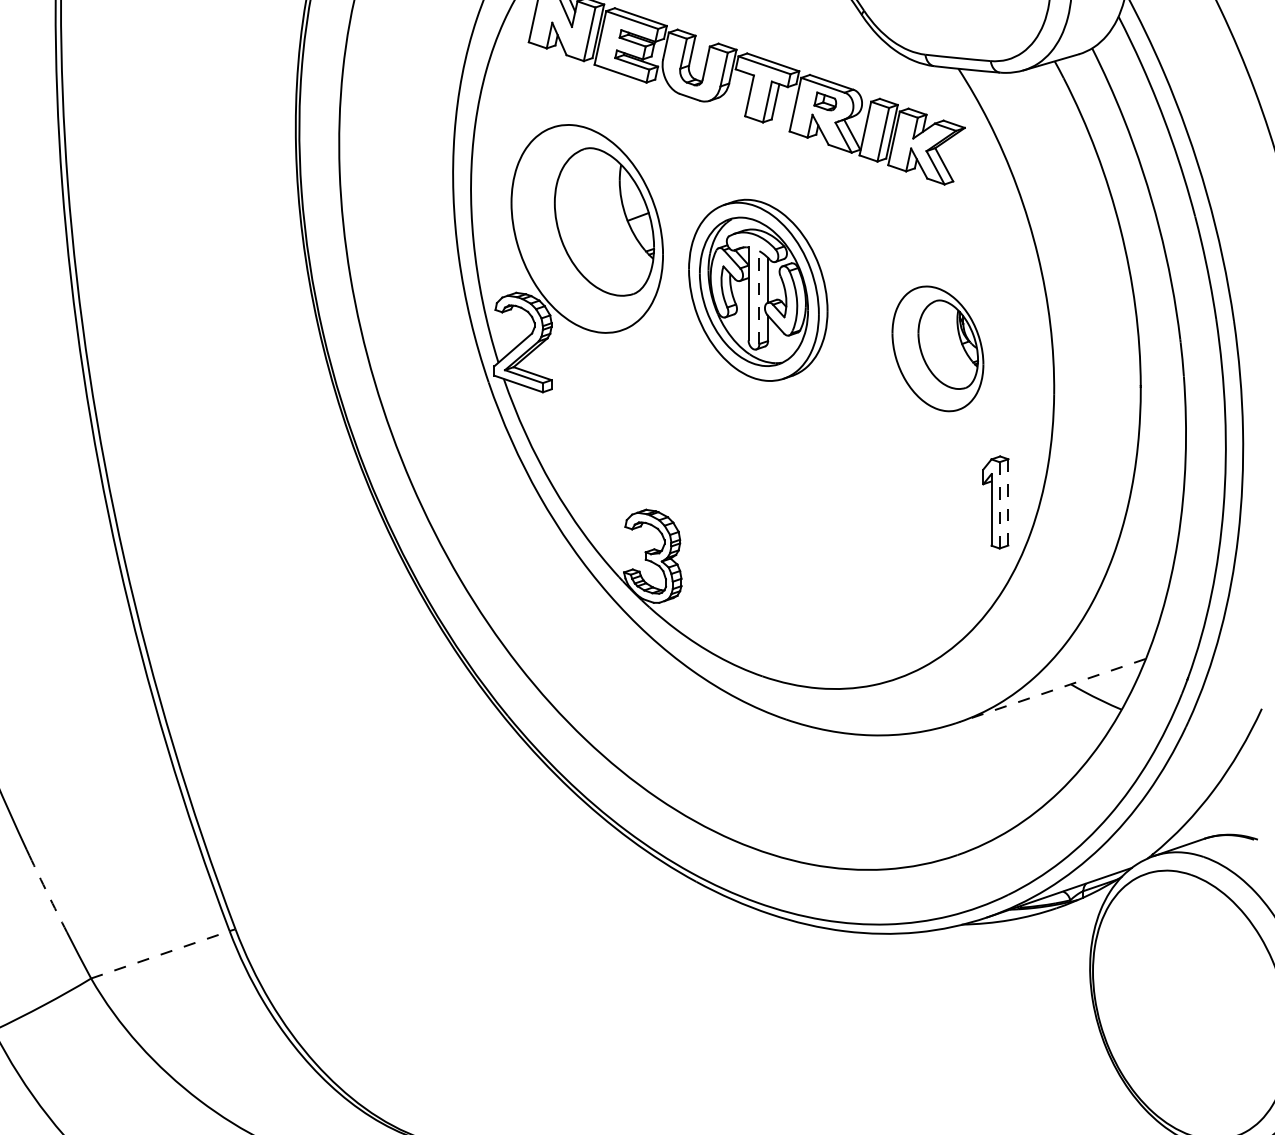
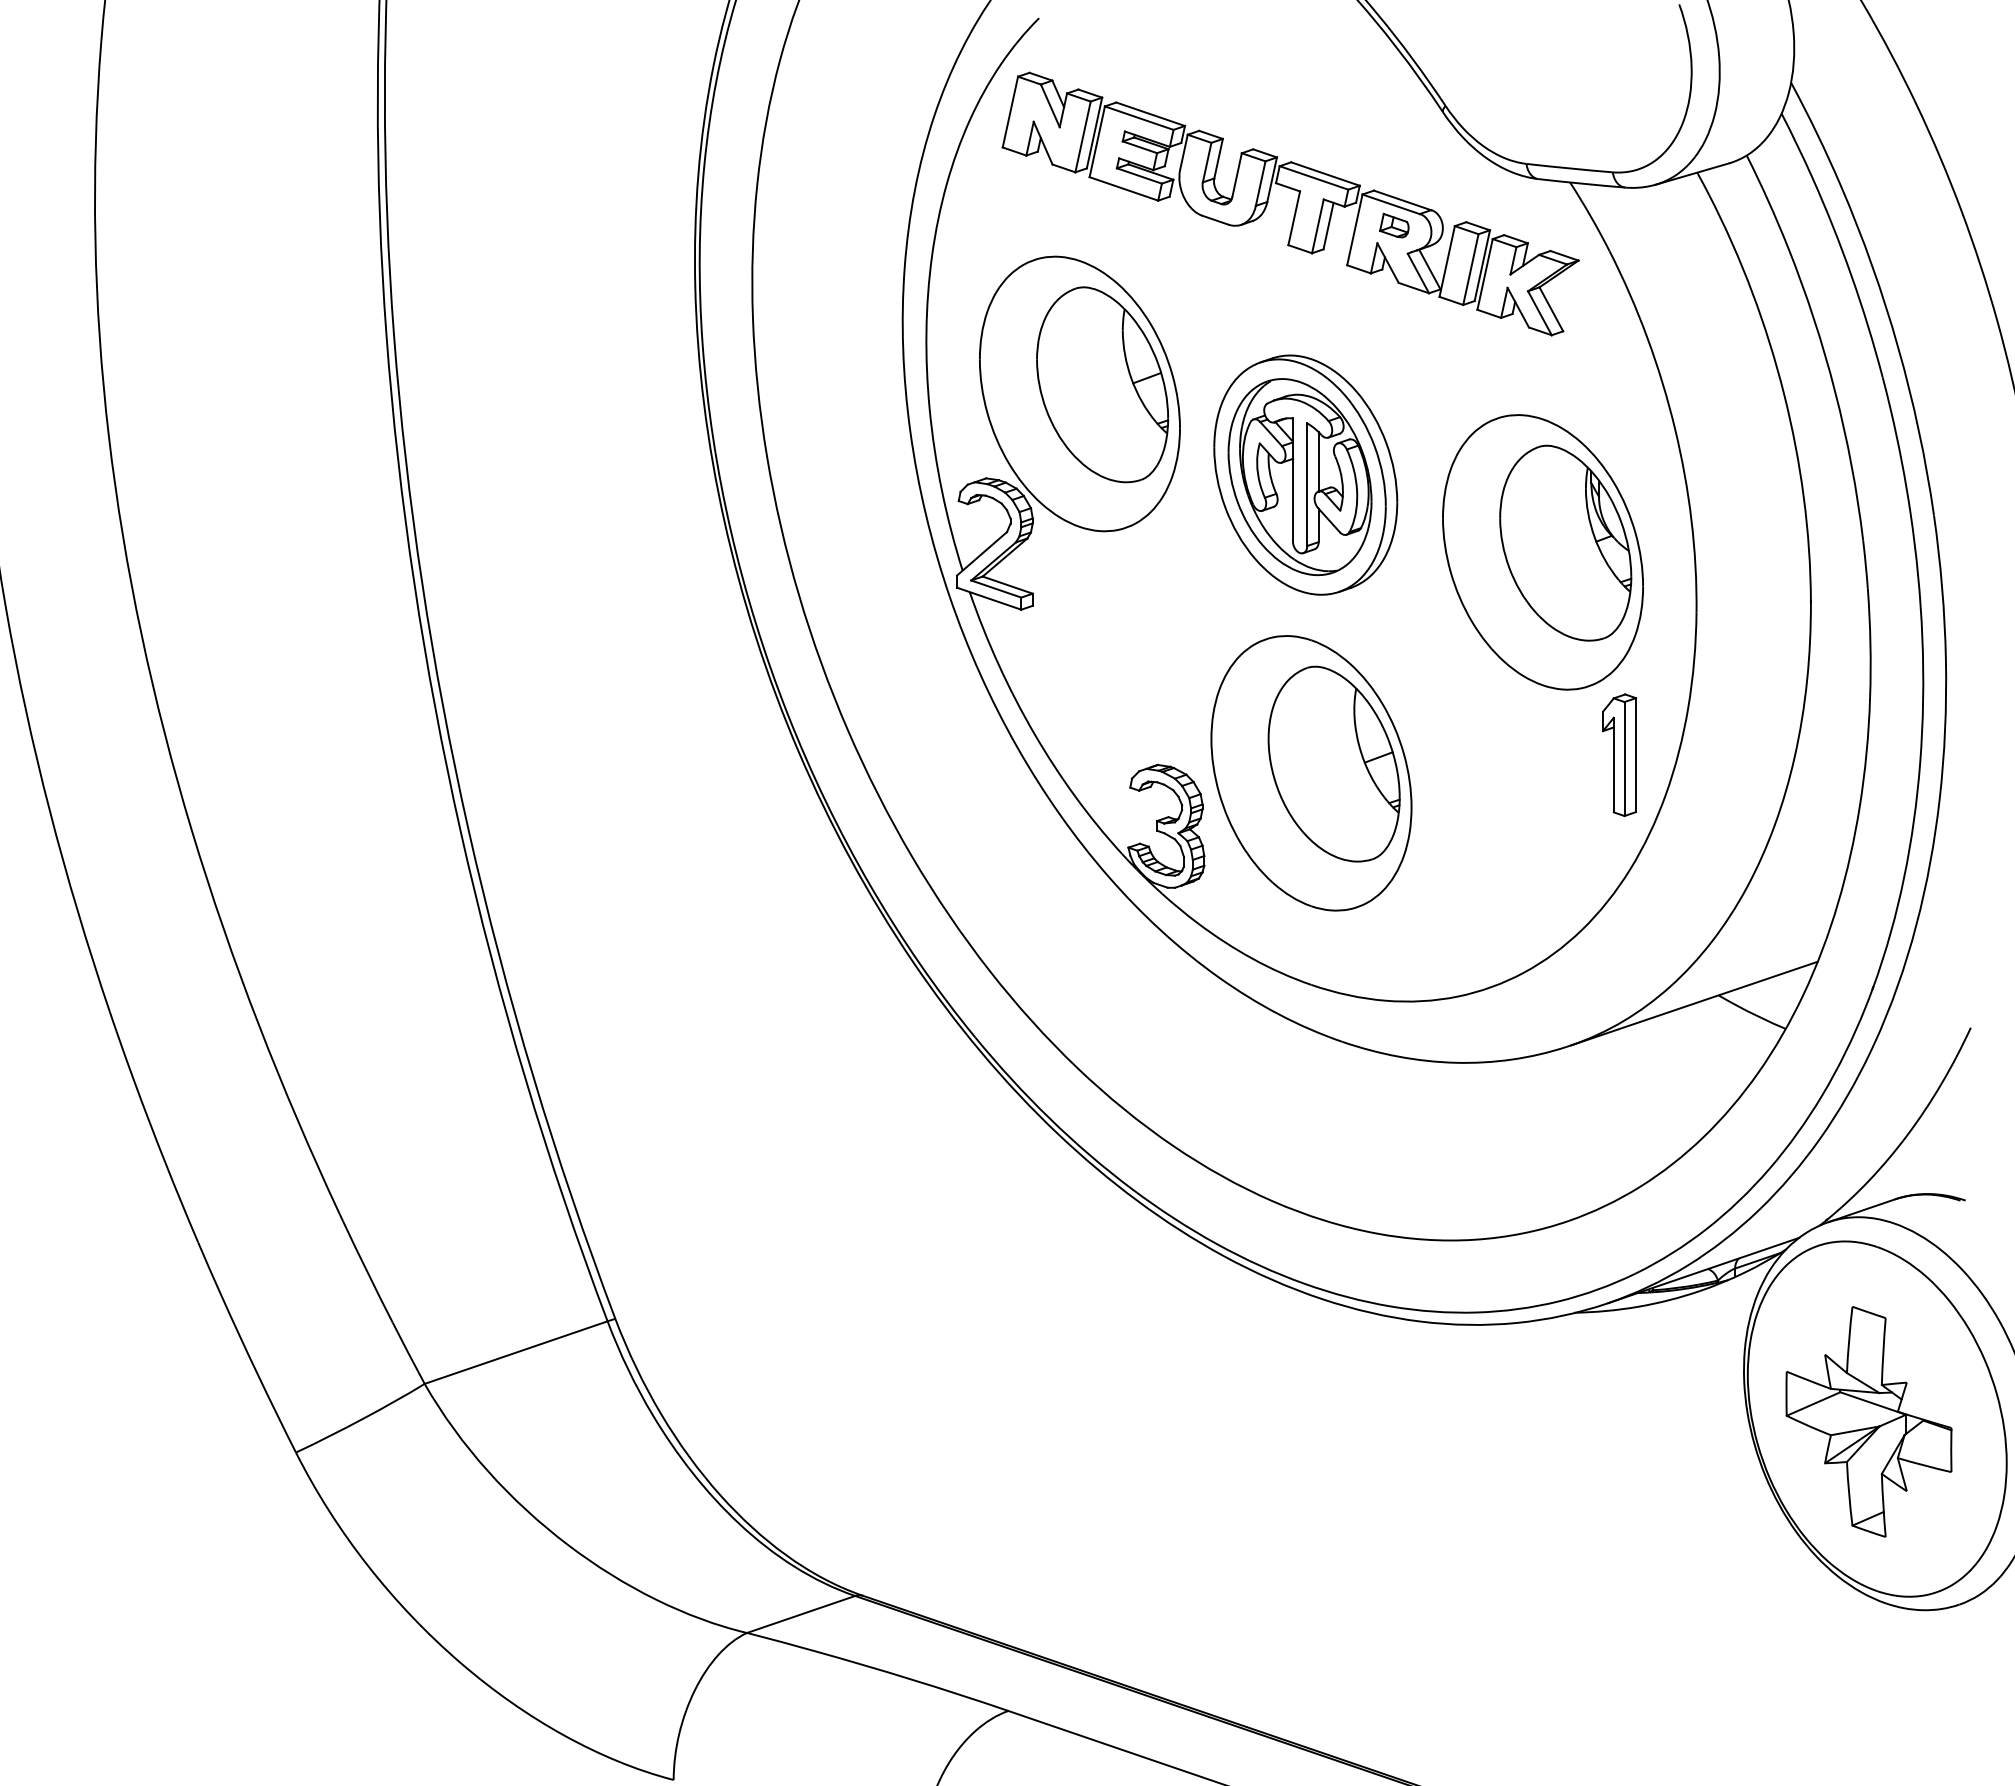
line: (759, 297) -> (1307, 484), dashed -> solid
part: (937, 348) -> (1542, 552), size x1.67
line: (1007, 502) -> (1635, 755), dashed -> solid
line: (999, 505) -> (1624, 759), dashed -> solid
part: (762, 516) -> (1311, 773), added
line: (1051, 690) -> (1693, 1003), dashed -> solid
arc: (47, 894) -> (367, 1272), dashed -> solid
line: (160, 954) -> (516, 1352), dashed -> solid
part: (1184, 1006) -> (1868, 1421), added

